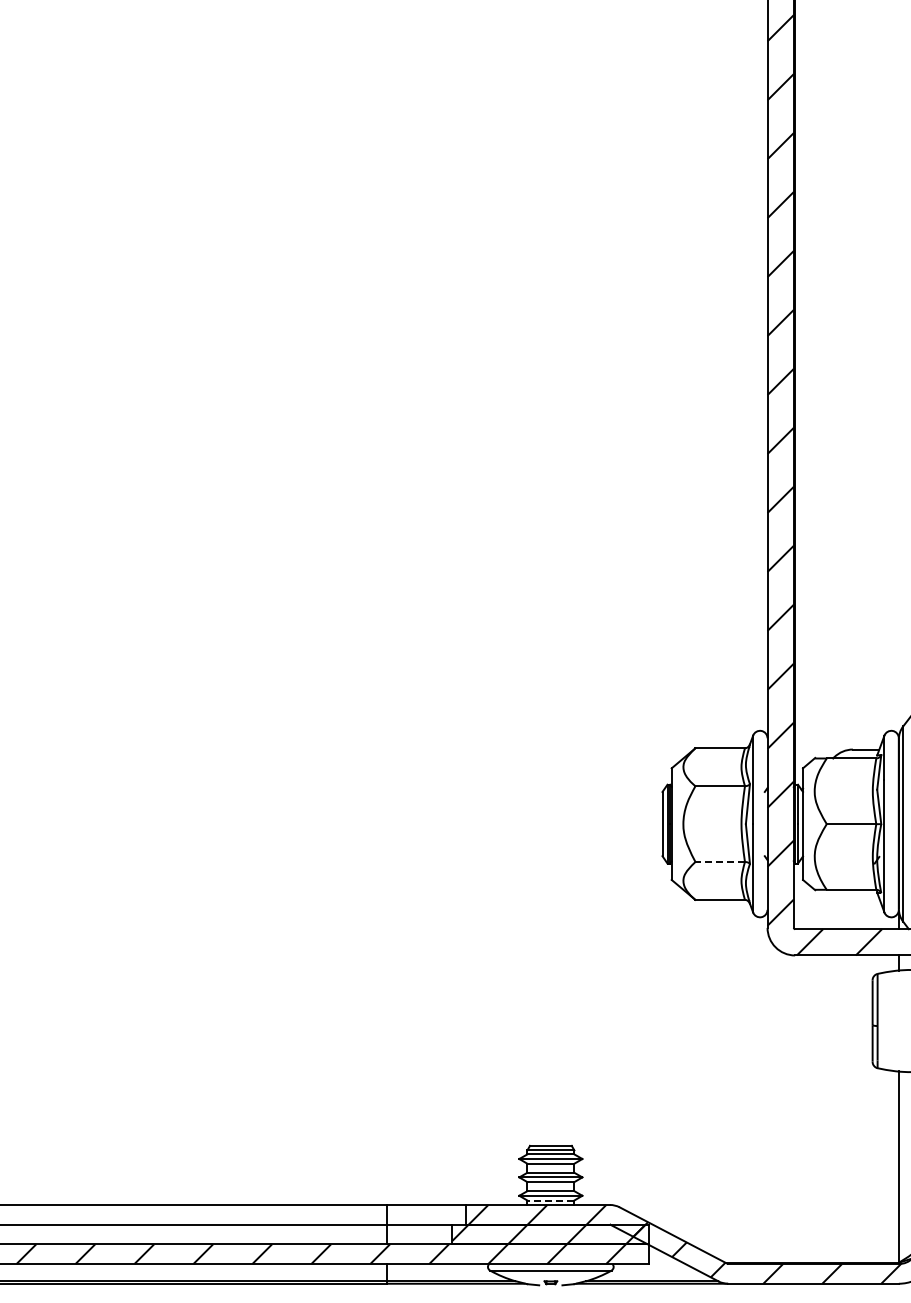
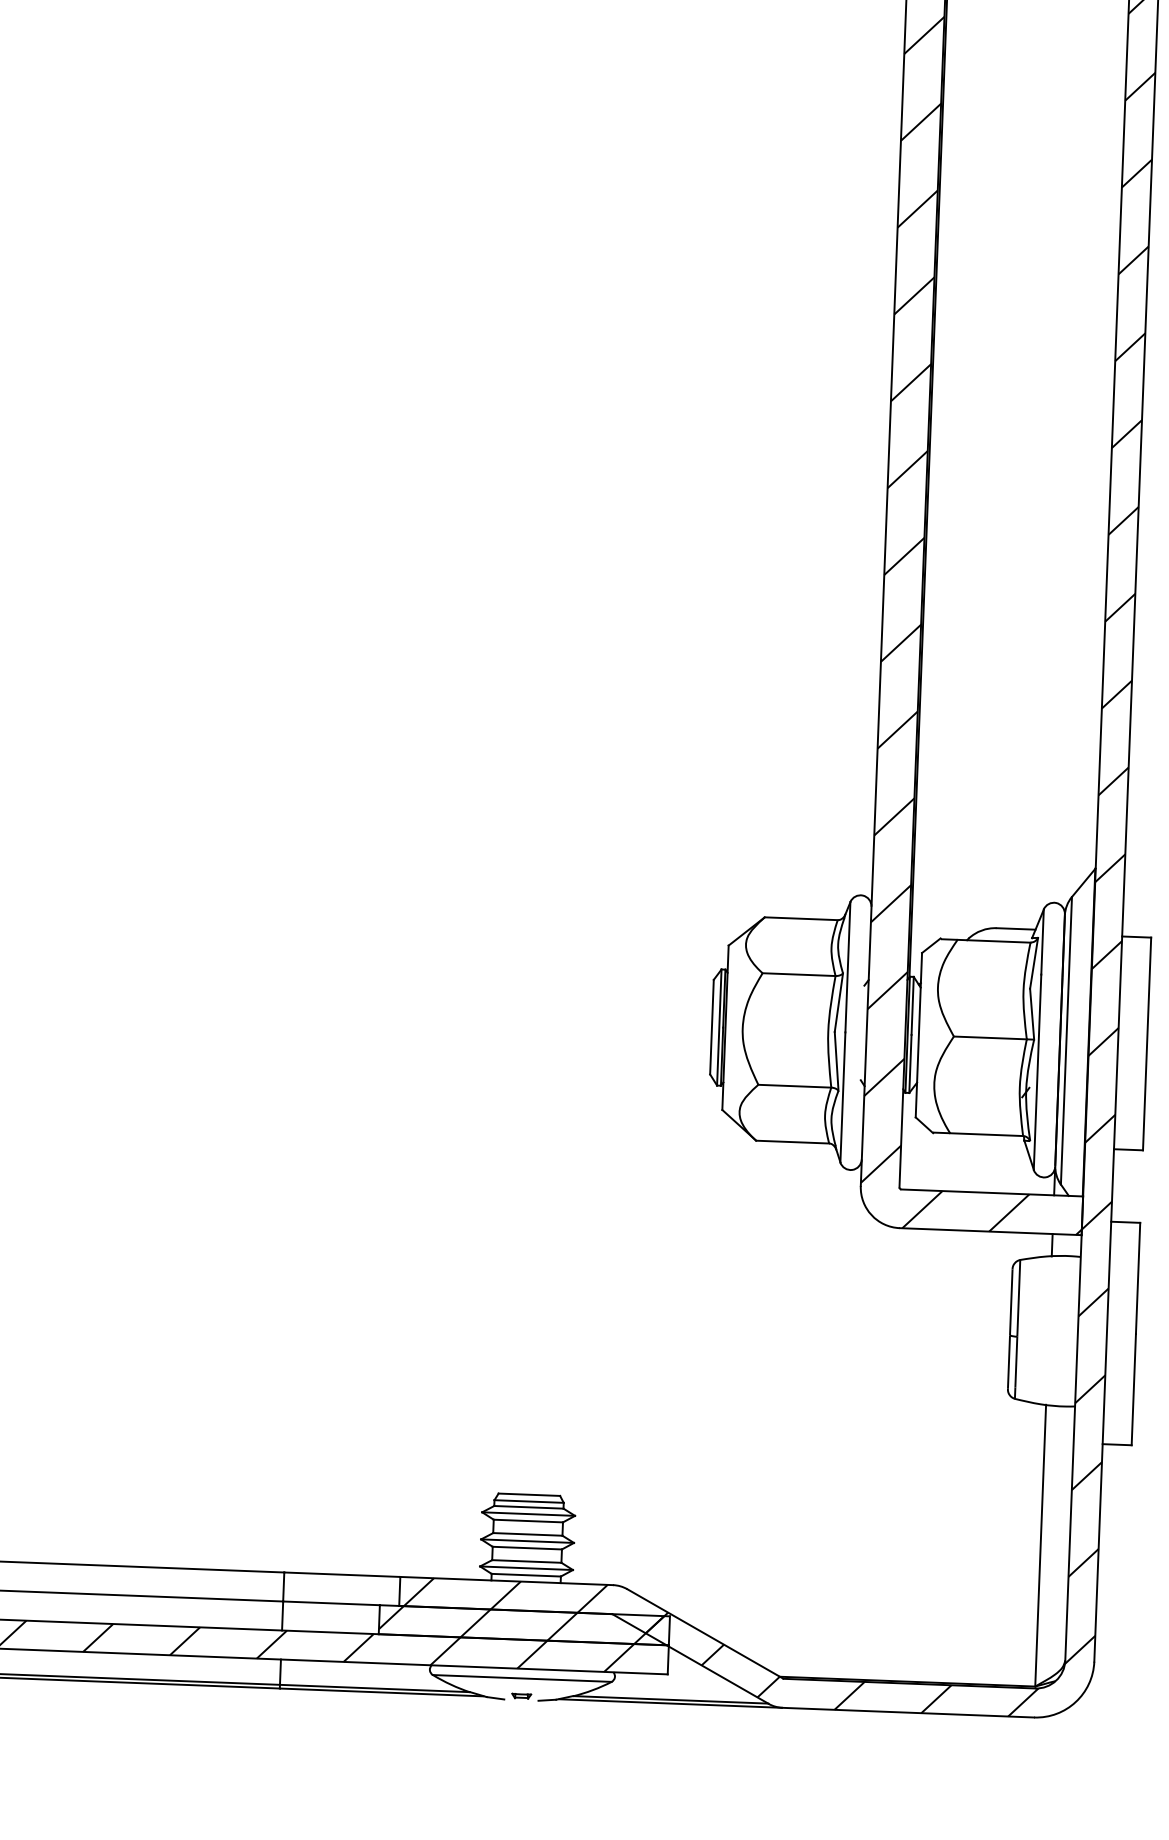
line: (720, 861) -> (795, 1085), dashed -> solid
line: (550, 1200) -> (525, 1575), dashed -> solid

